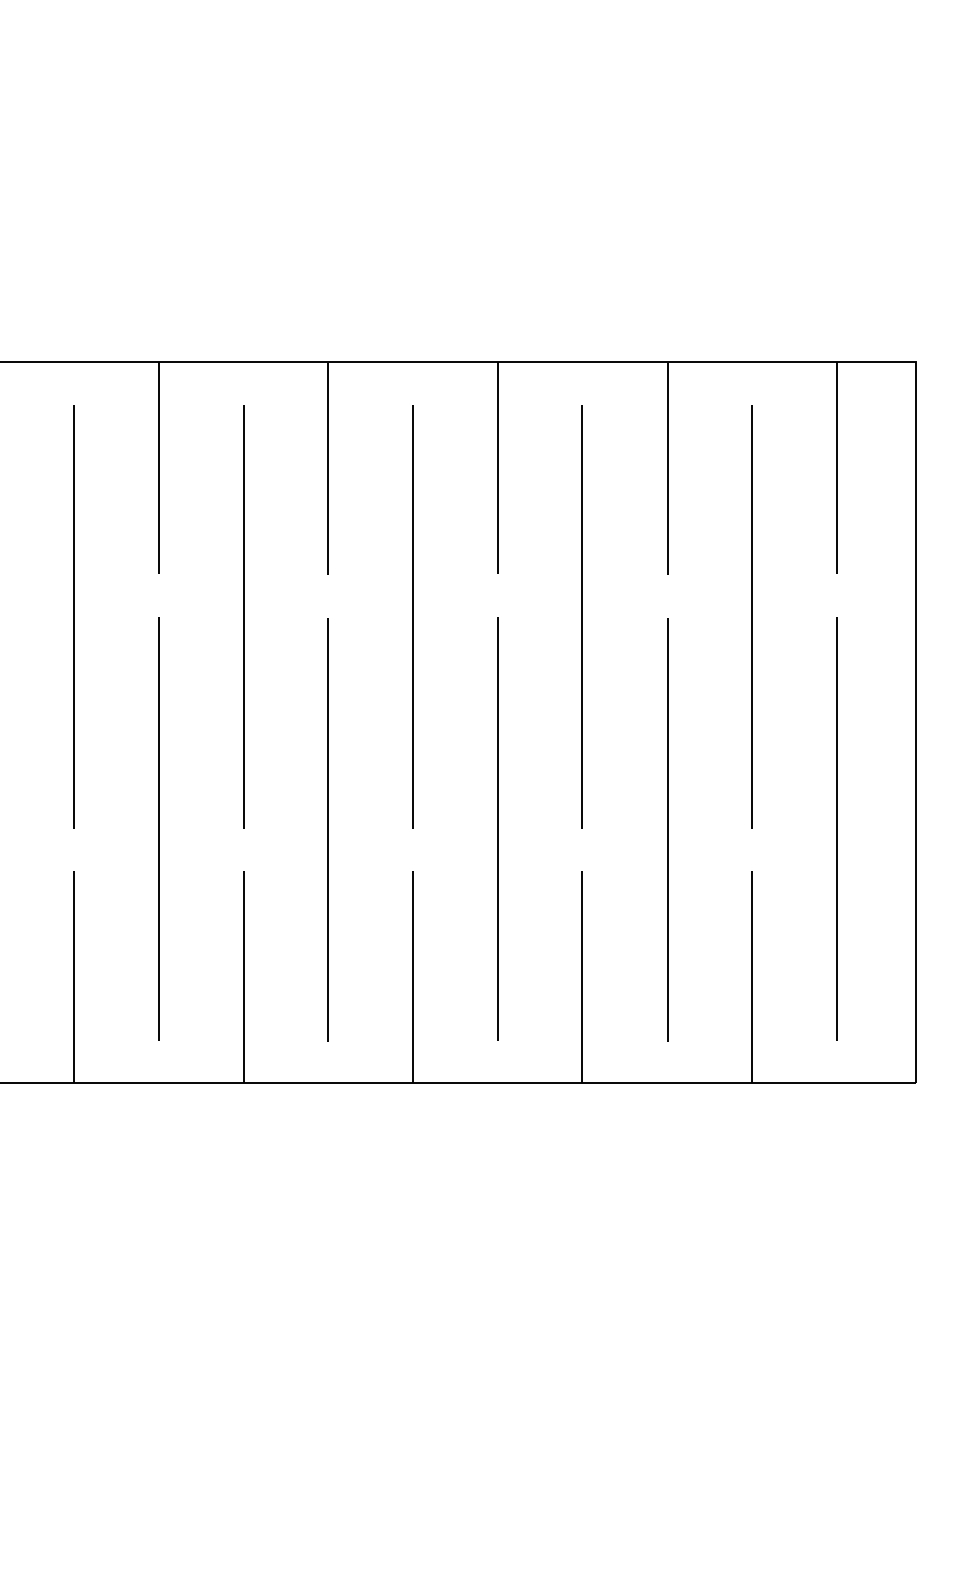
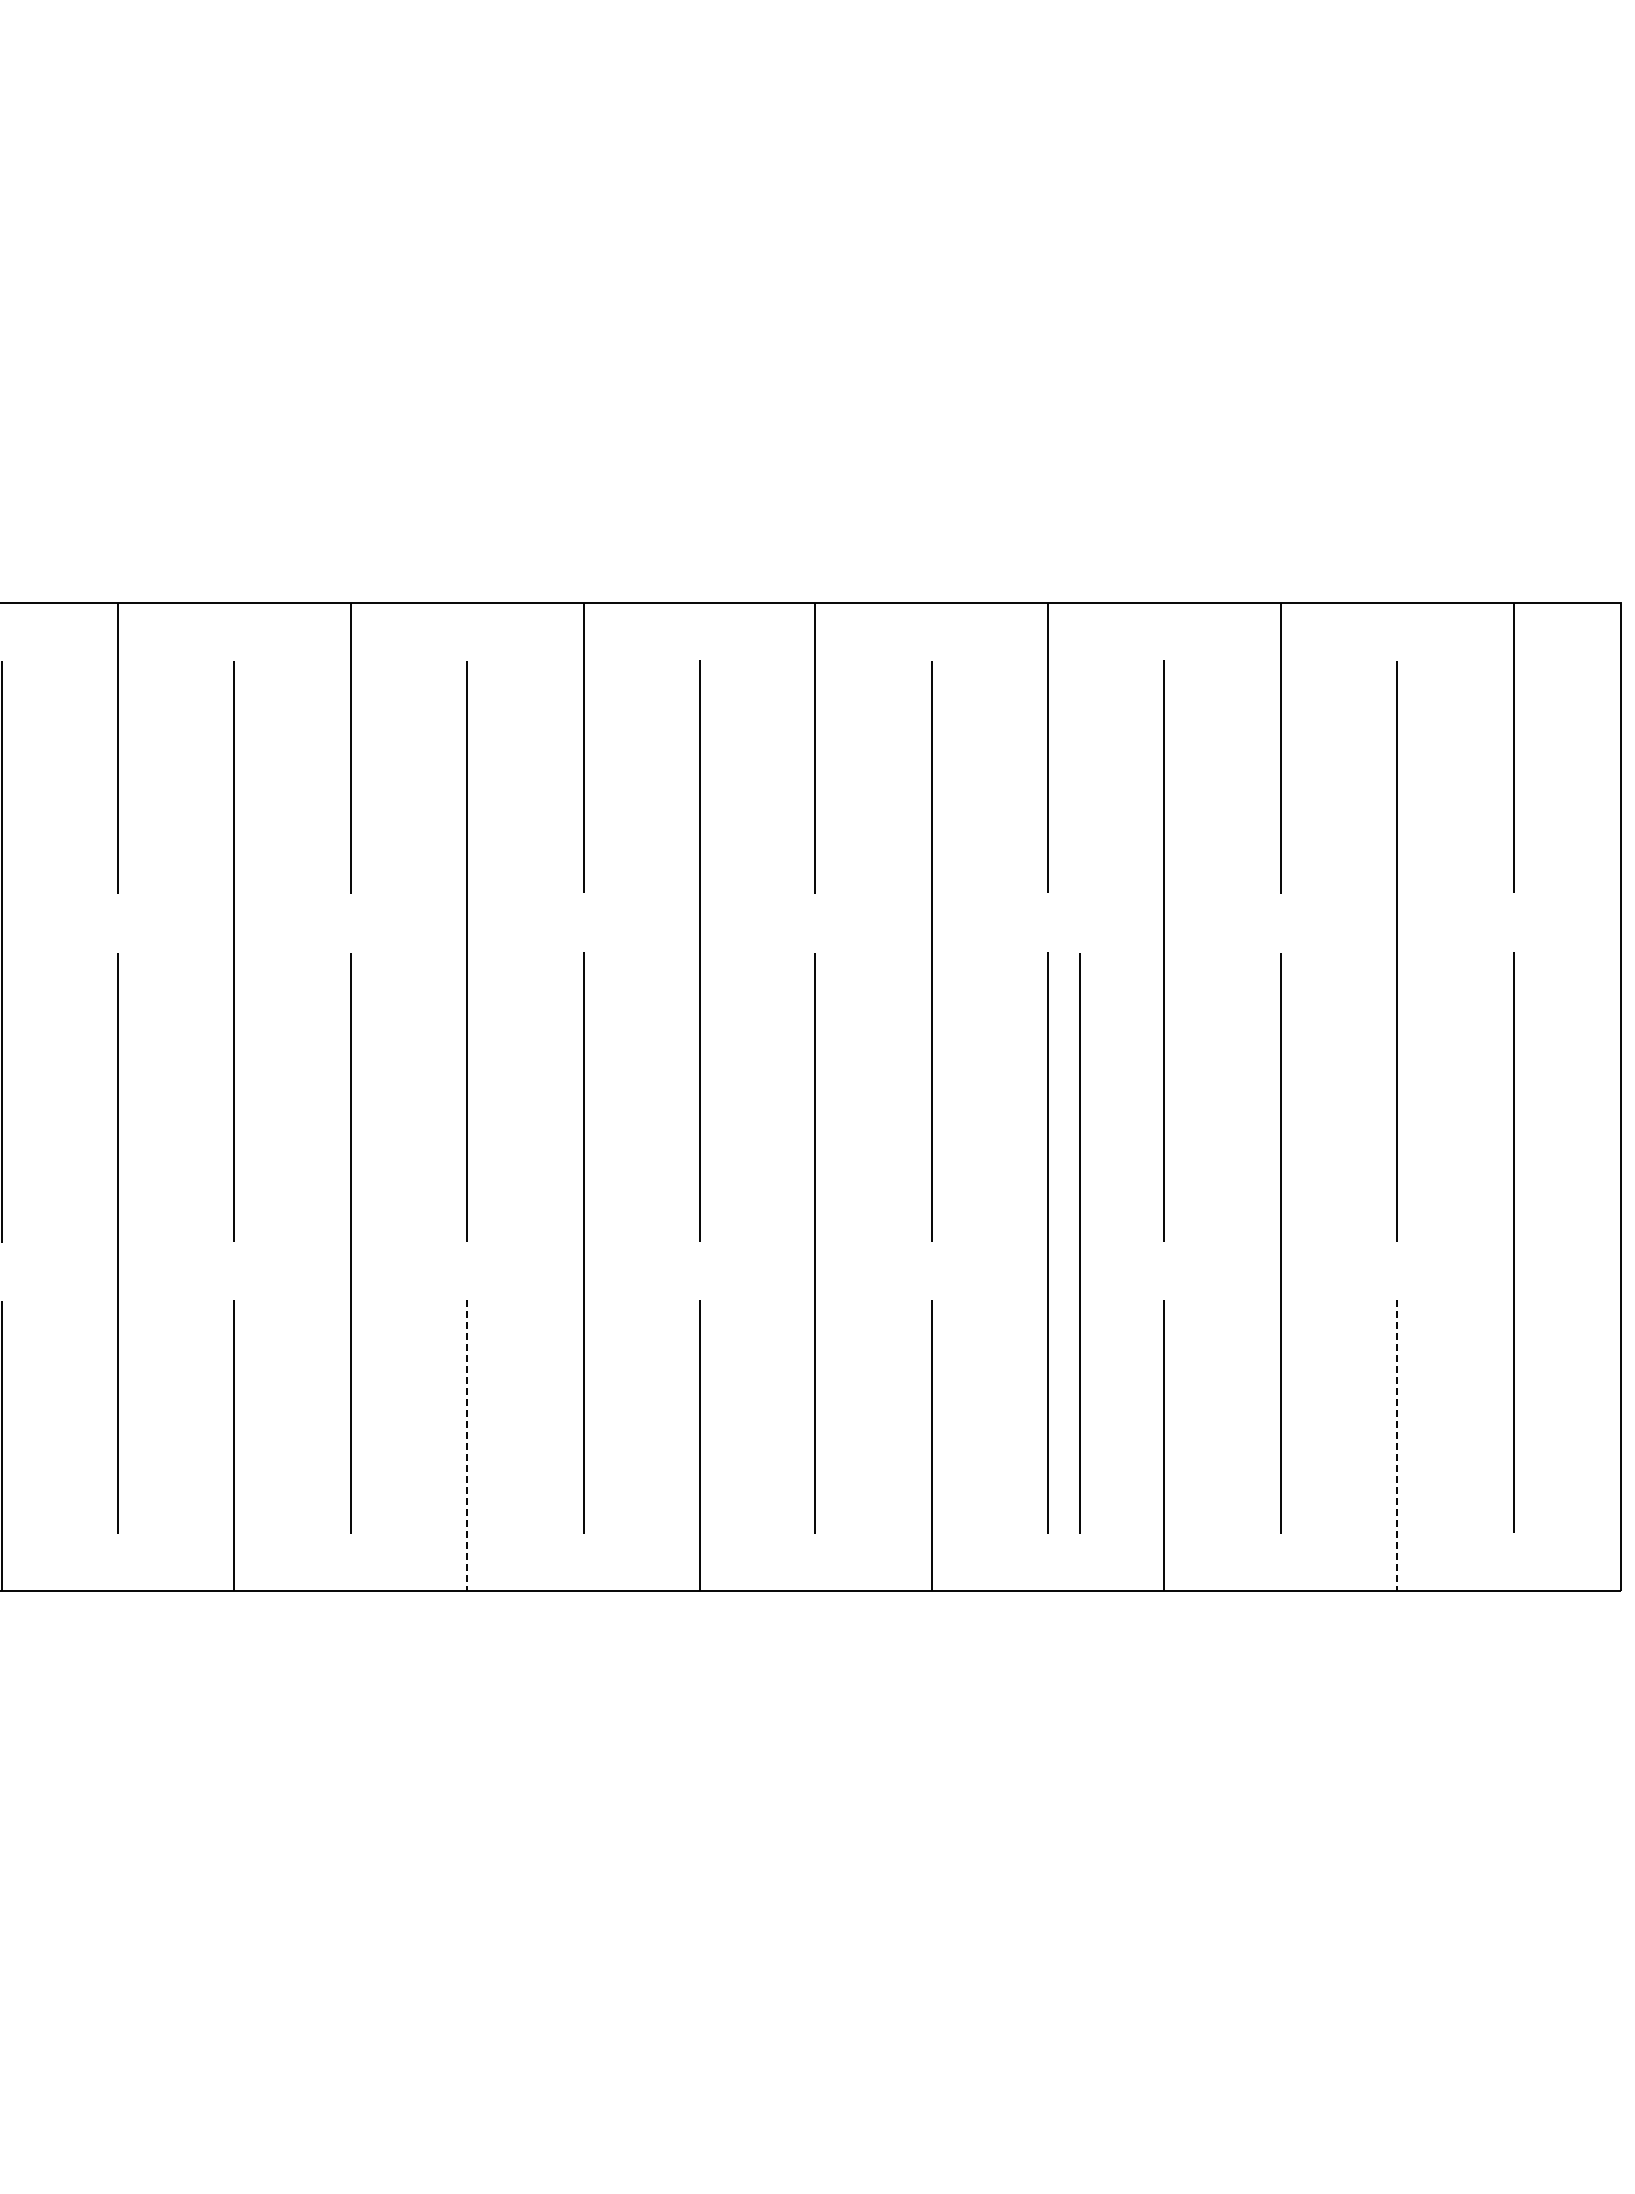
line: (520, 829) -> (1079, 1243), added
line: (752, 976) -> (1397, 1445), solid -> dashed
line: (74, 977) -> (467, 1446), solid -> dashed

